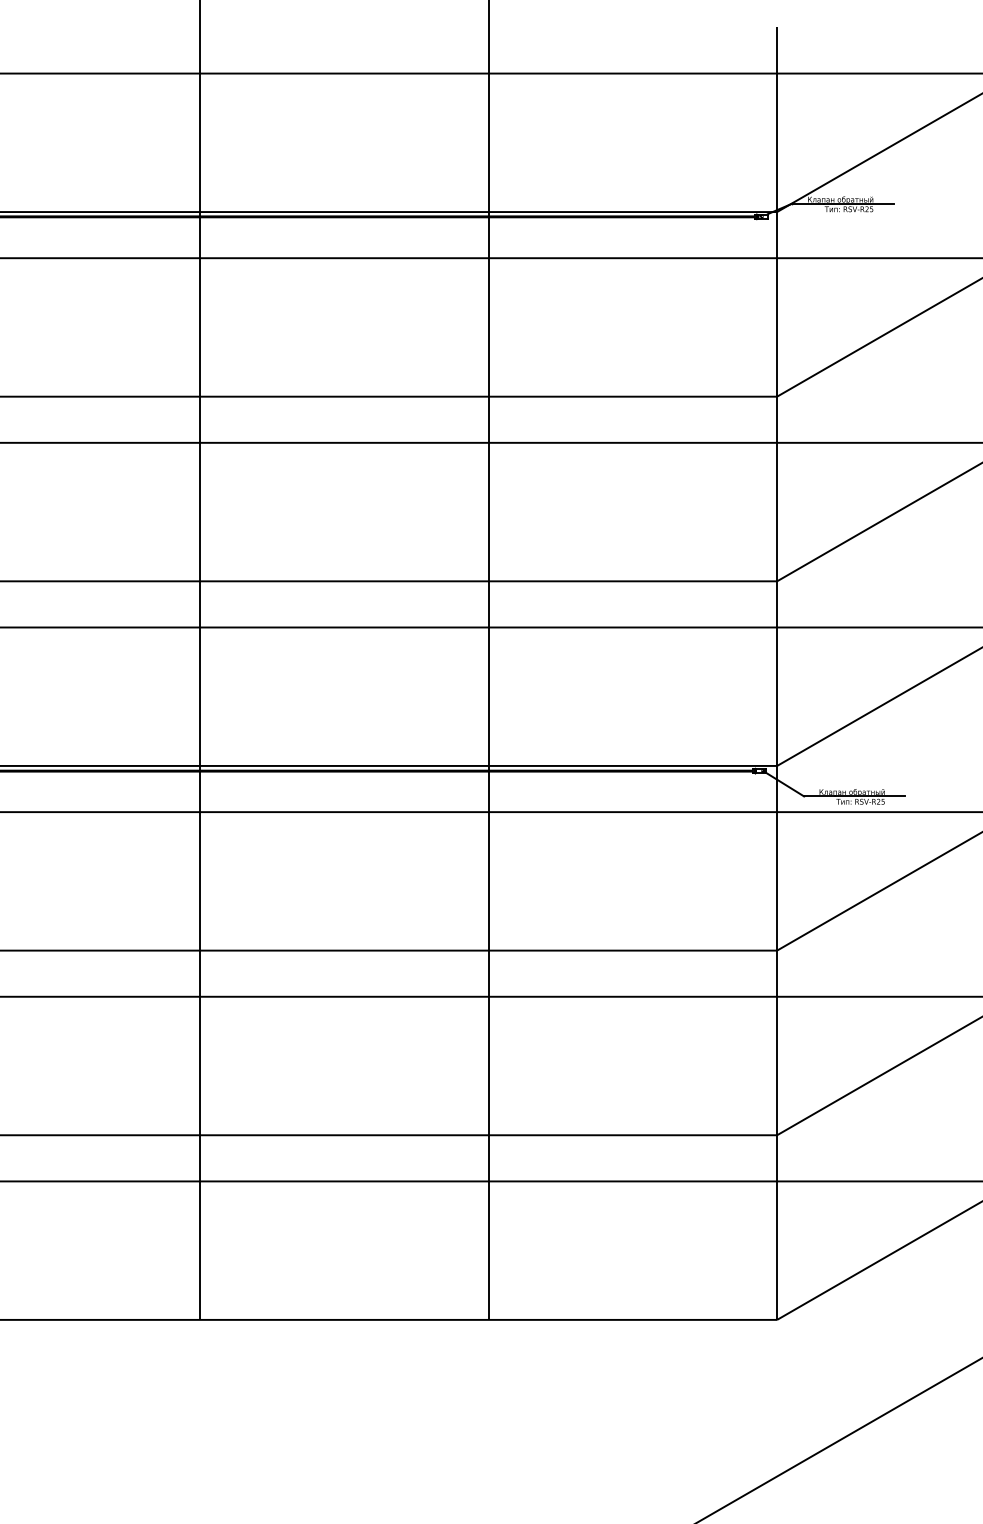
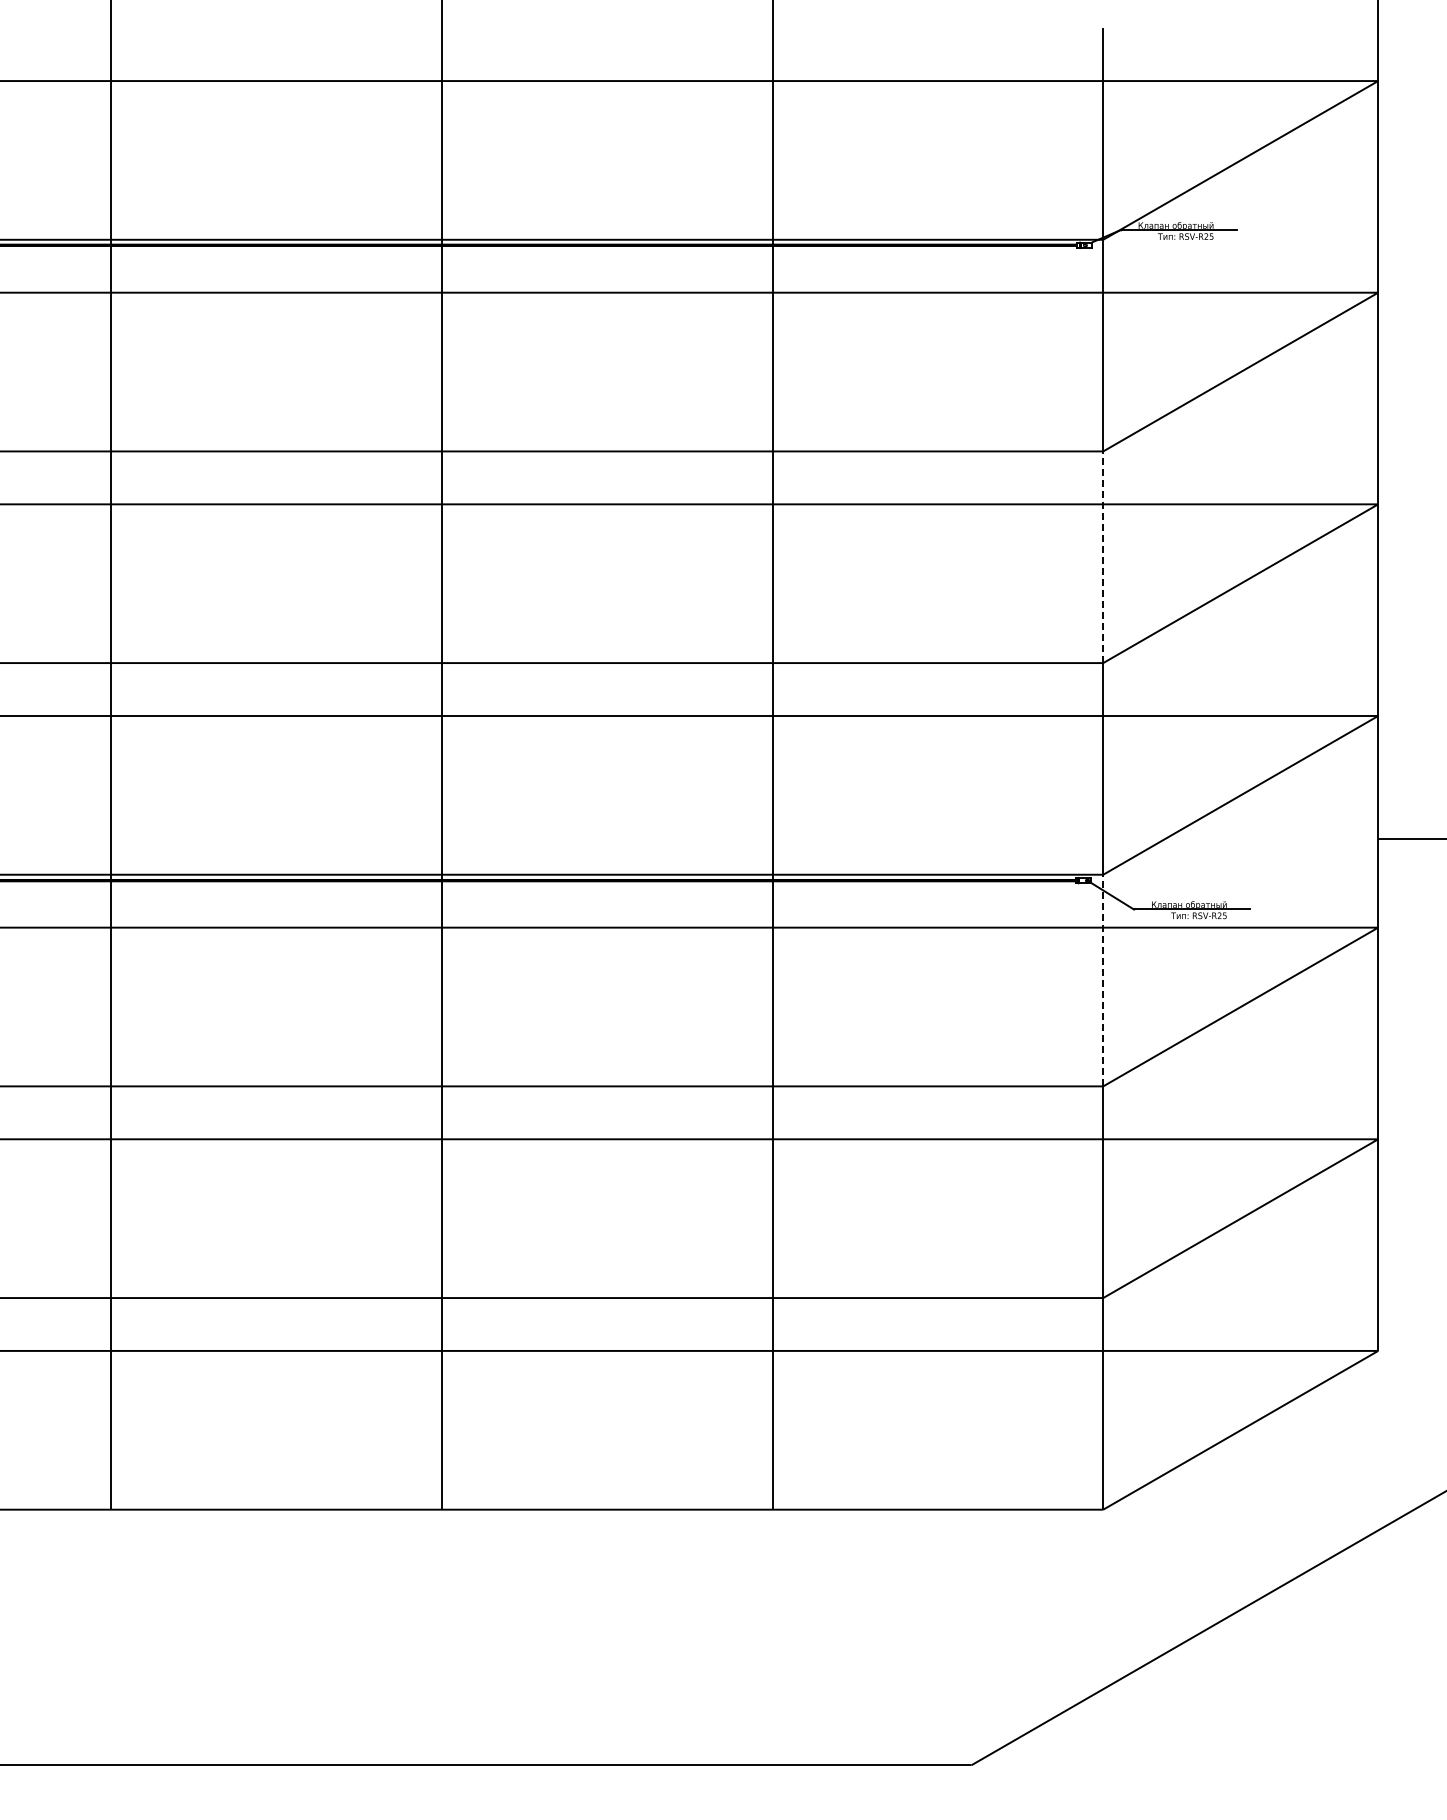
line: (777, 489) -> (1103, 557), solid -> dashed
line: (777, 858) -> (1103, 980), solid -> dashed

